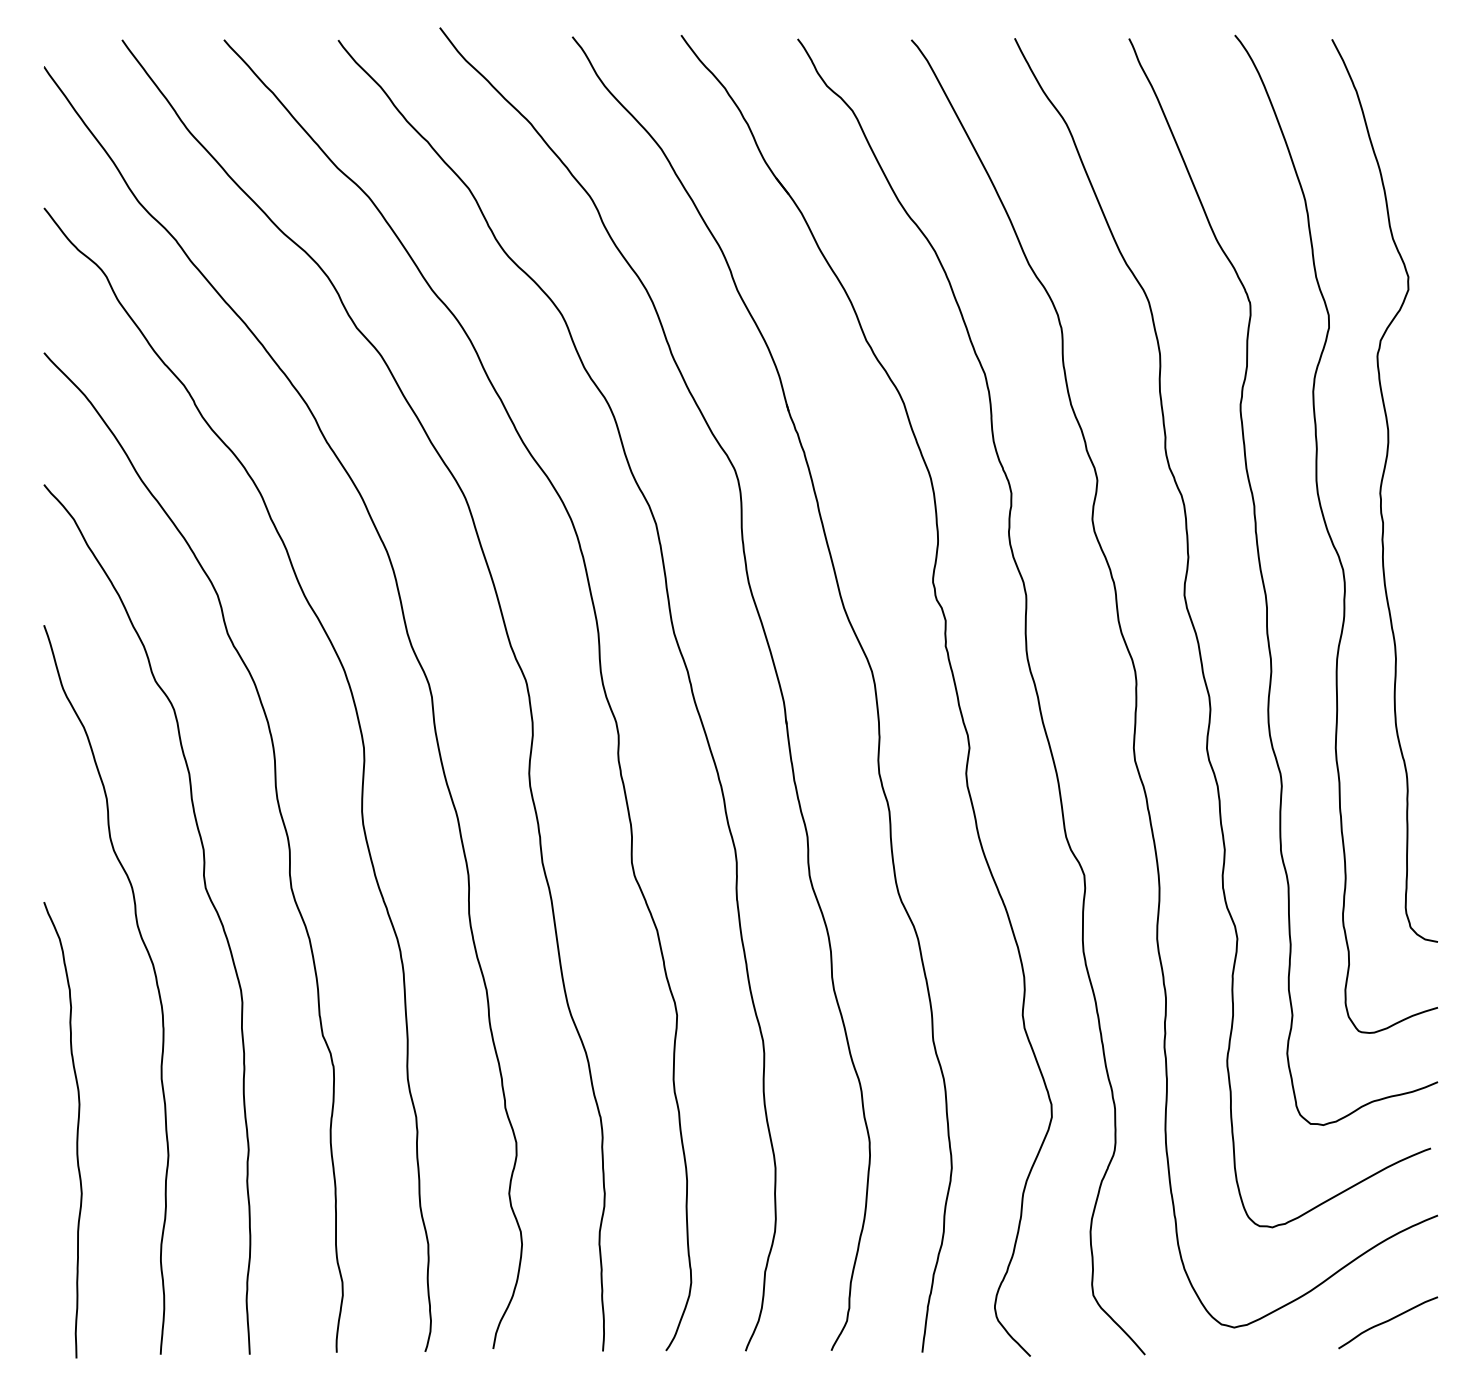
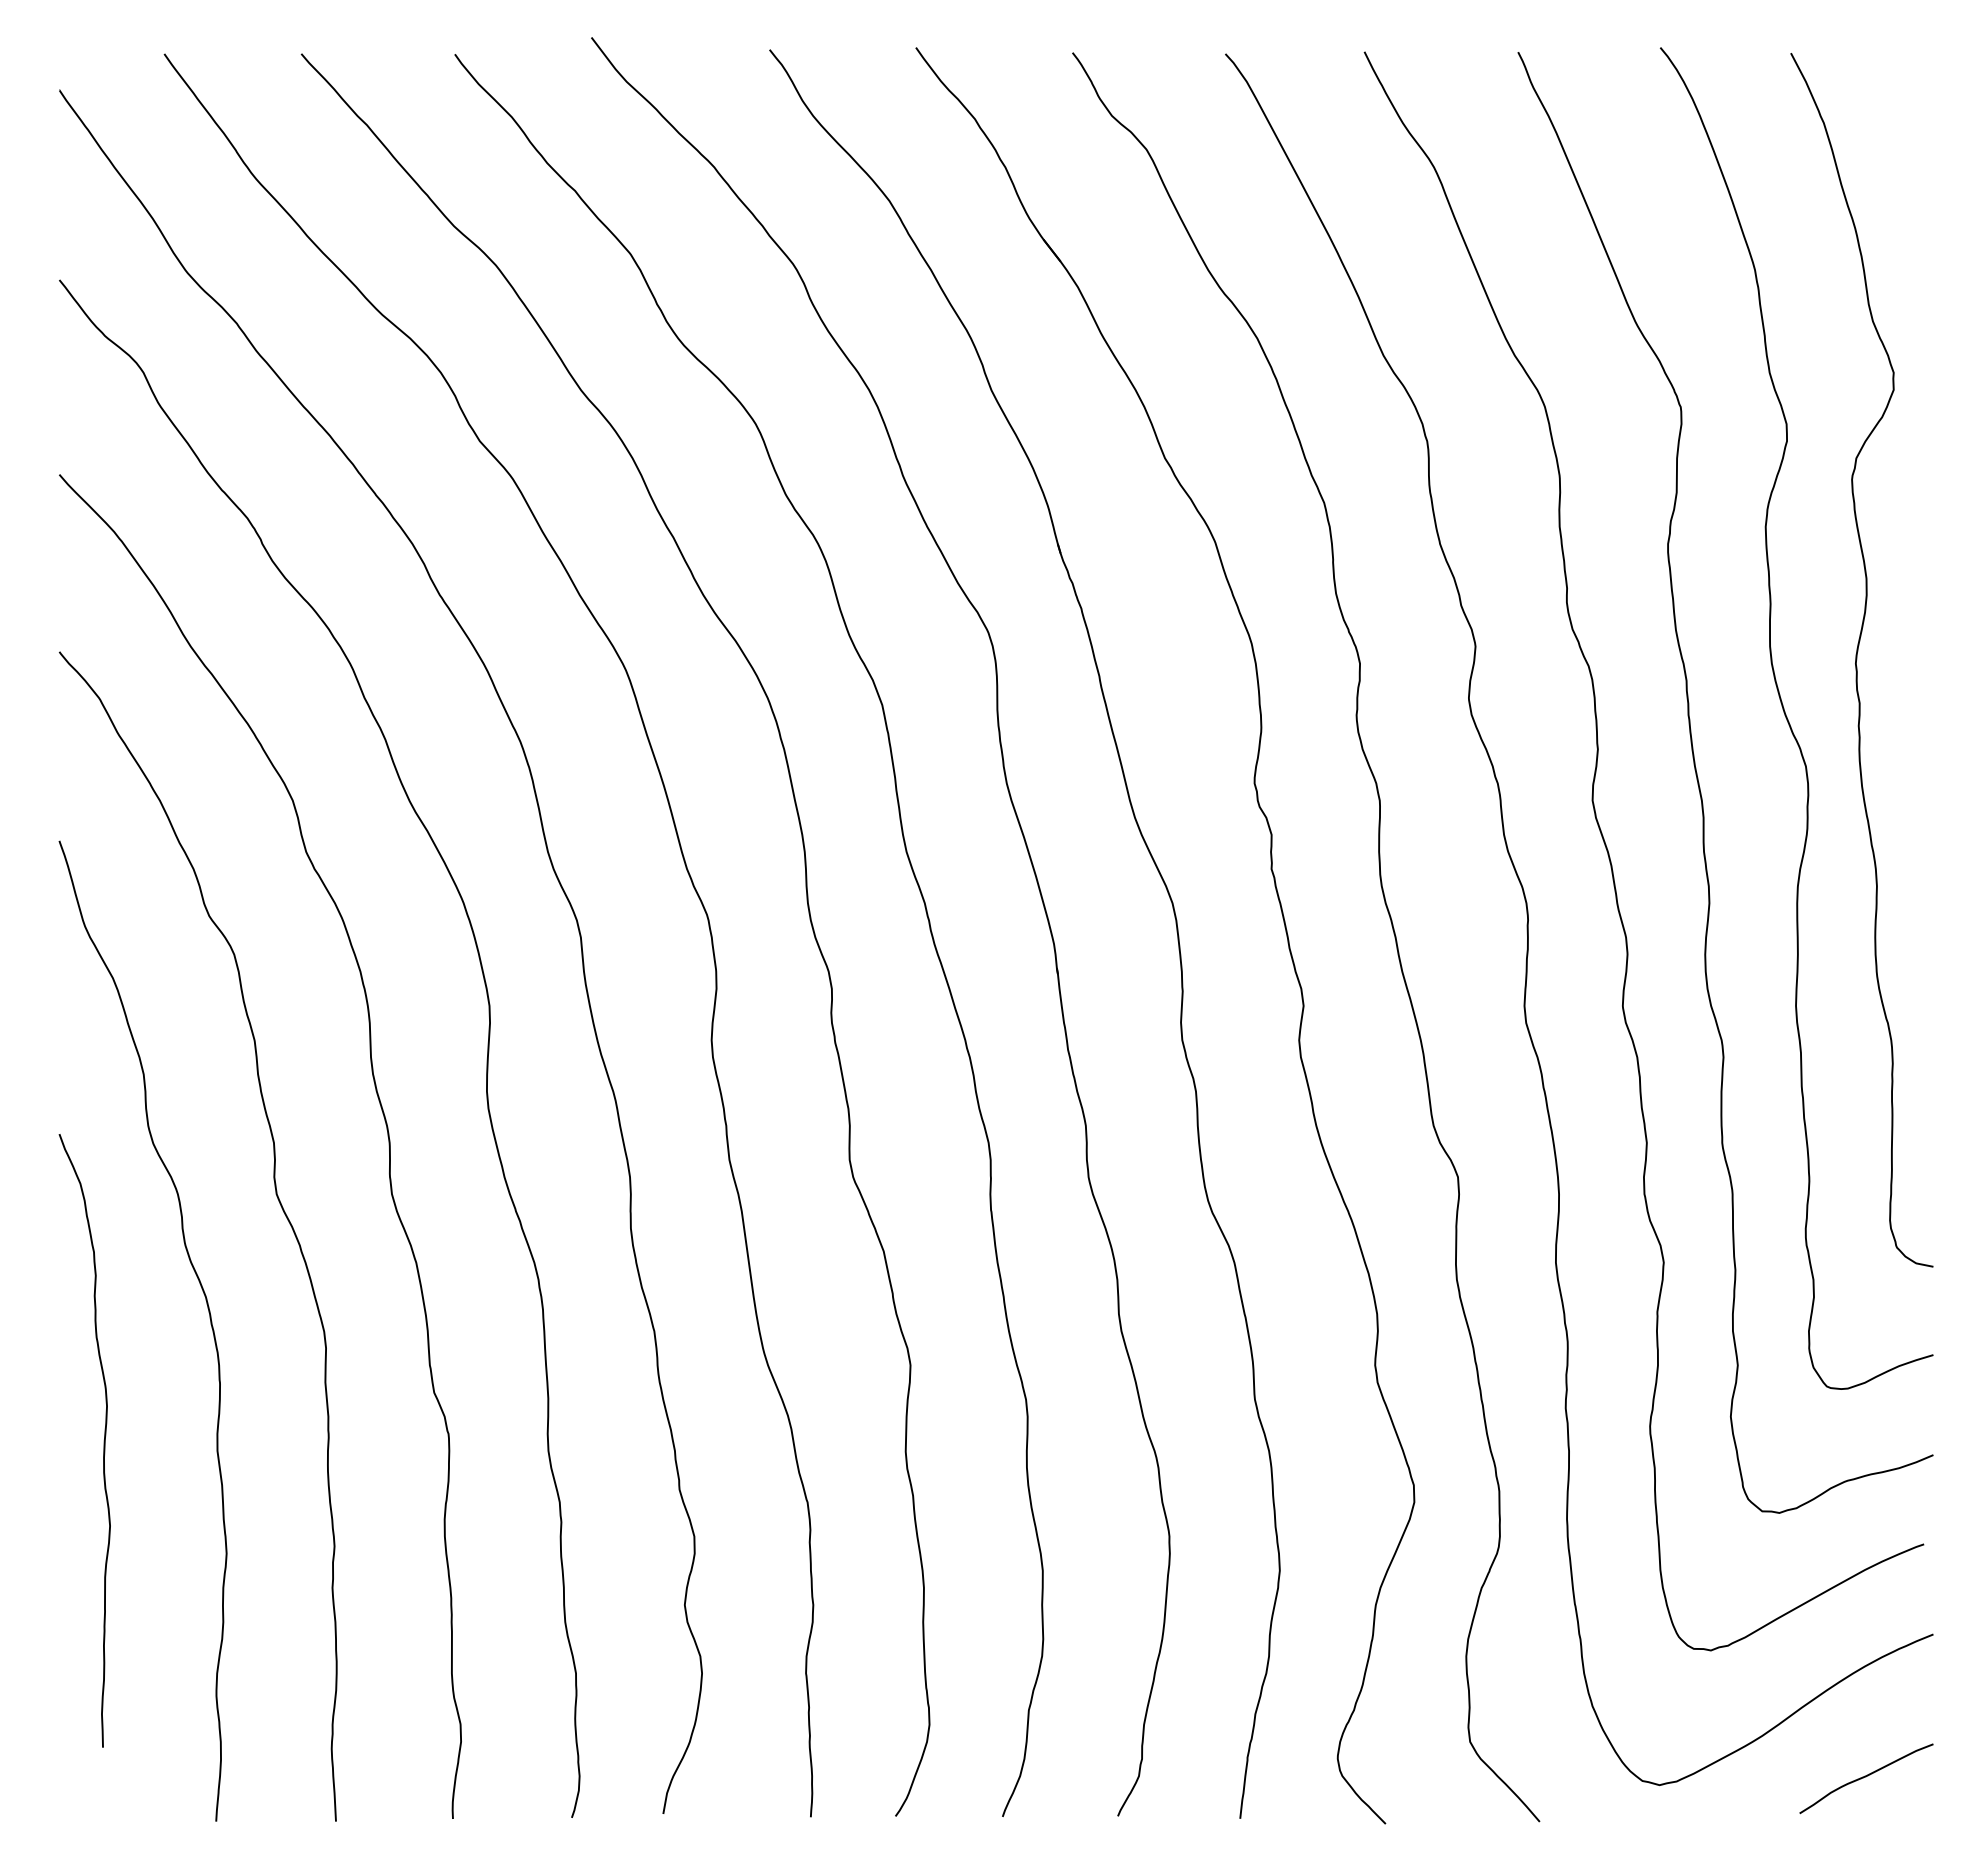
curve: (76, 1129) -> (103, 1440), moved

